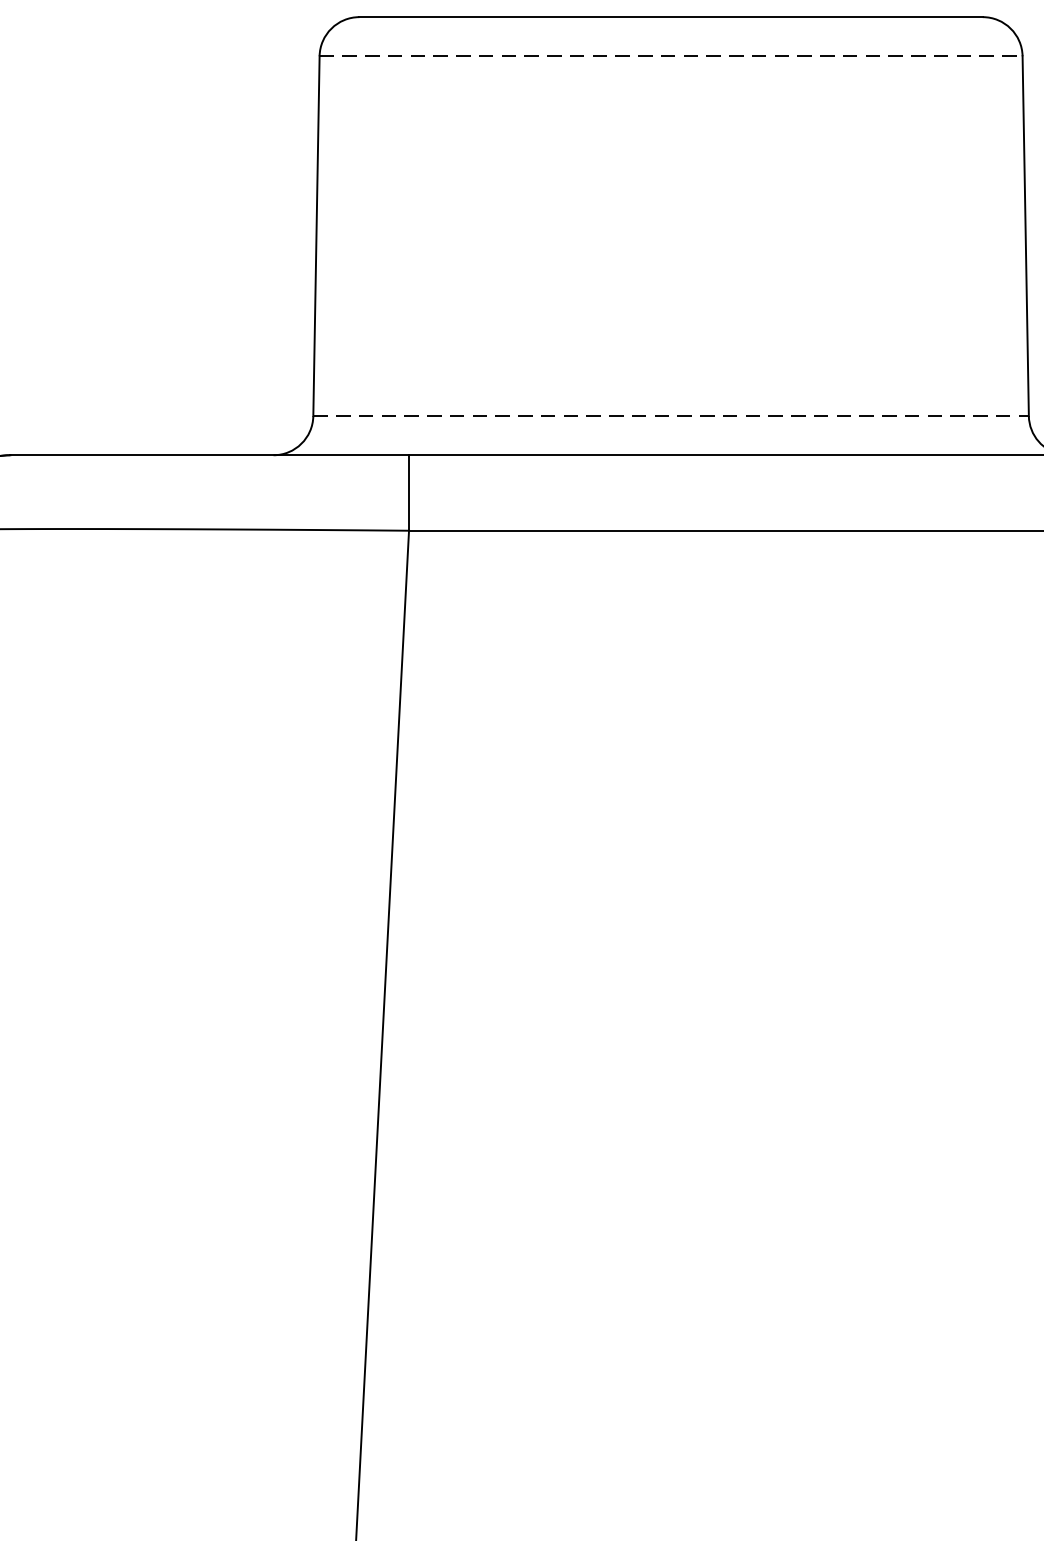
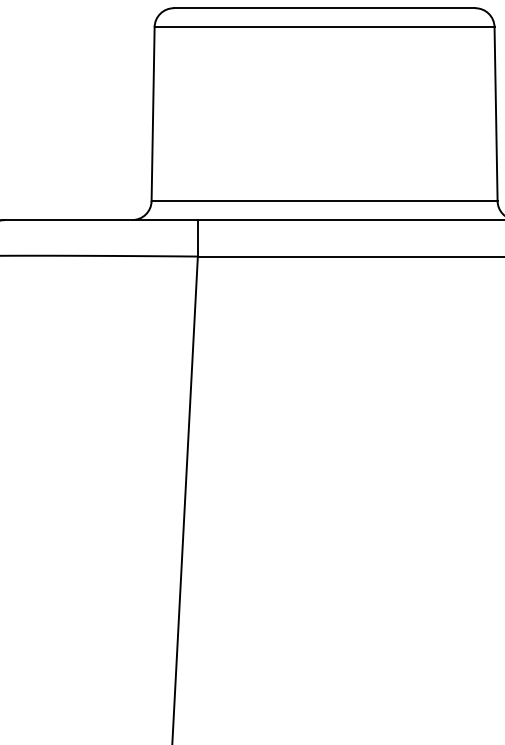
line: (670, 57) -> (324, 27), dashed -> solid
line: (670, 416) -> (324, 201), dashed -> solid

